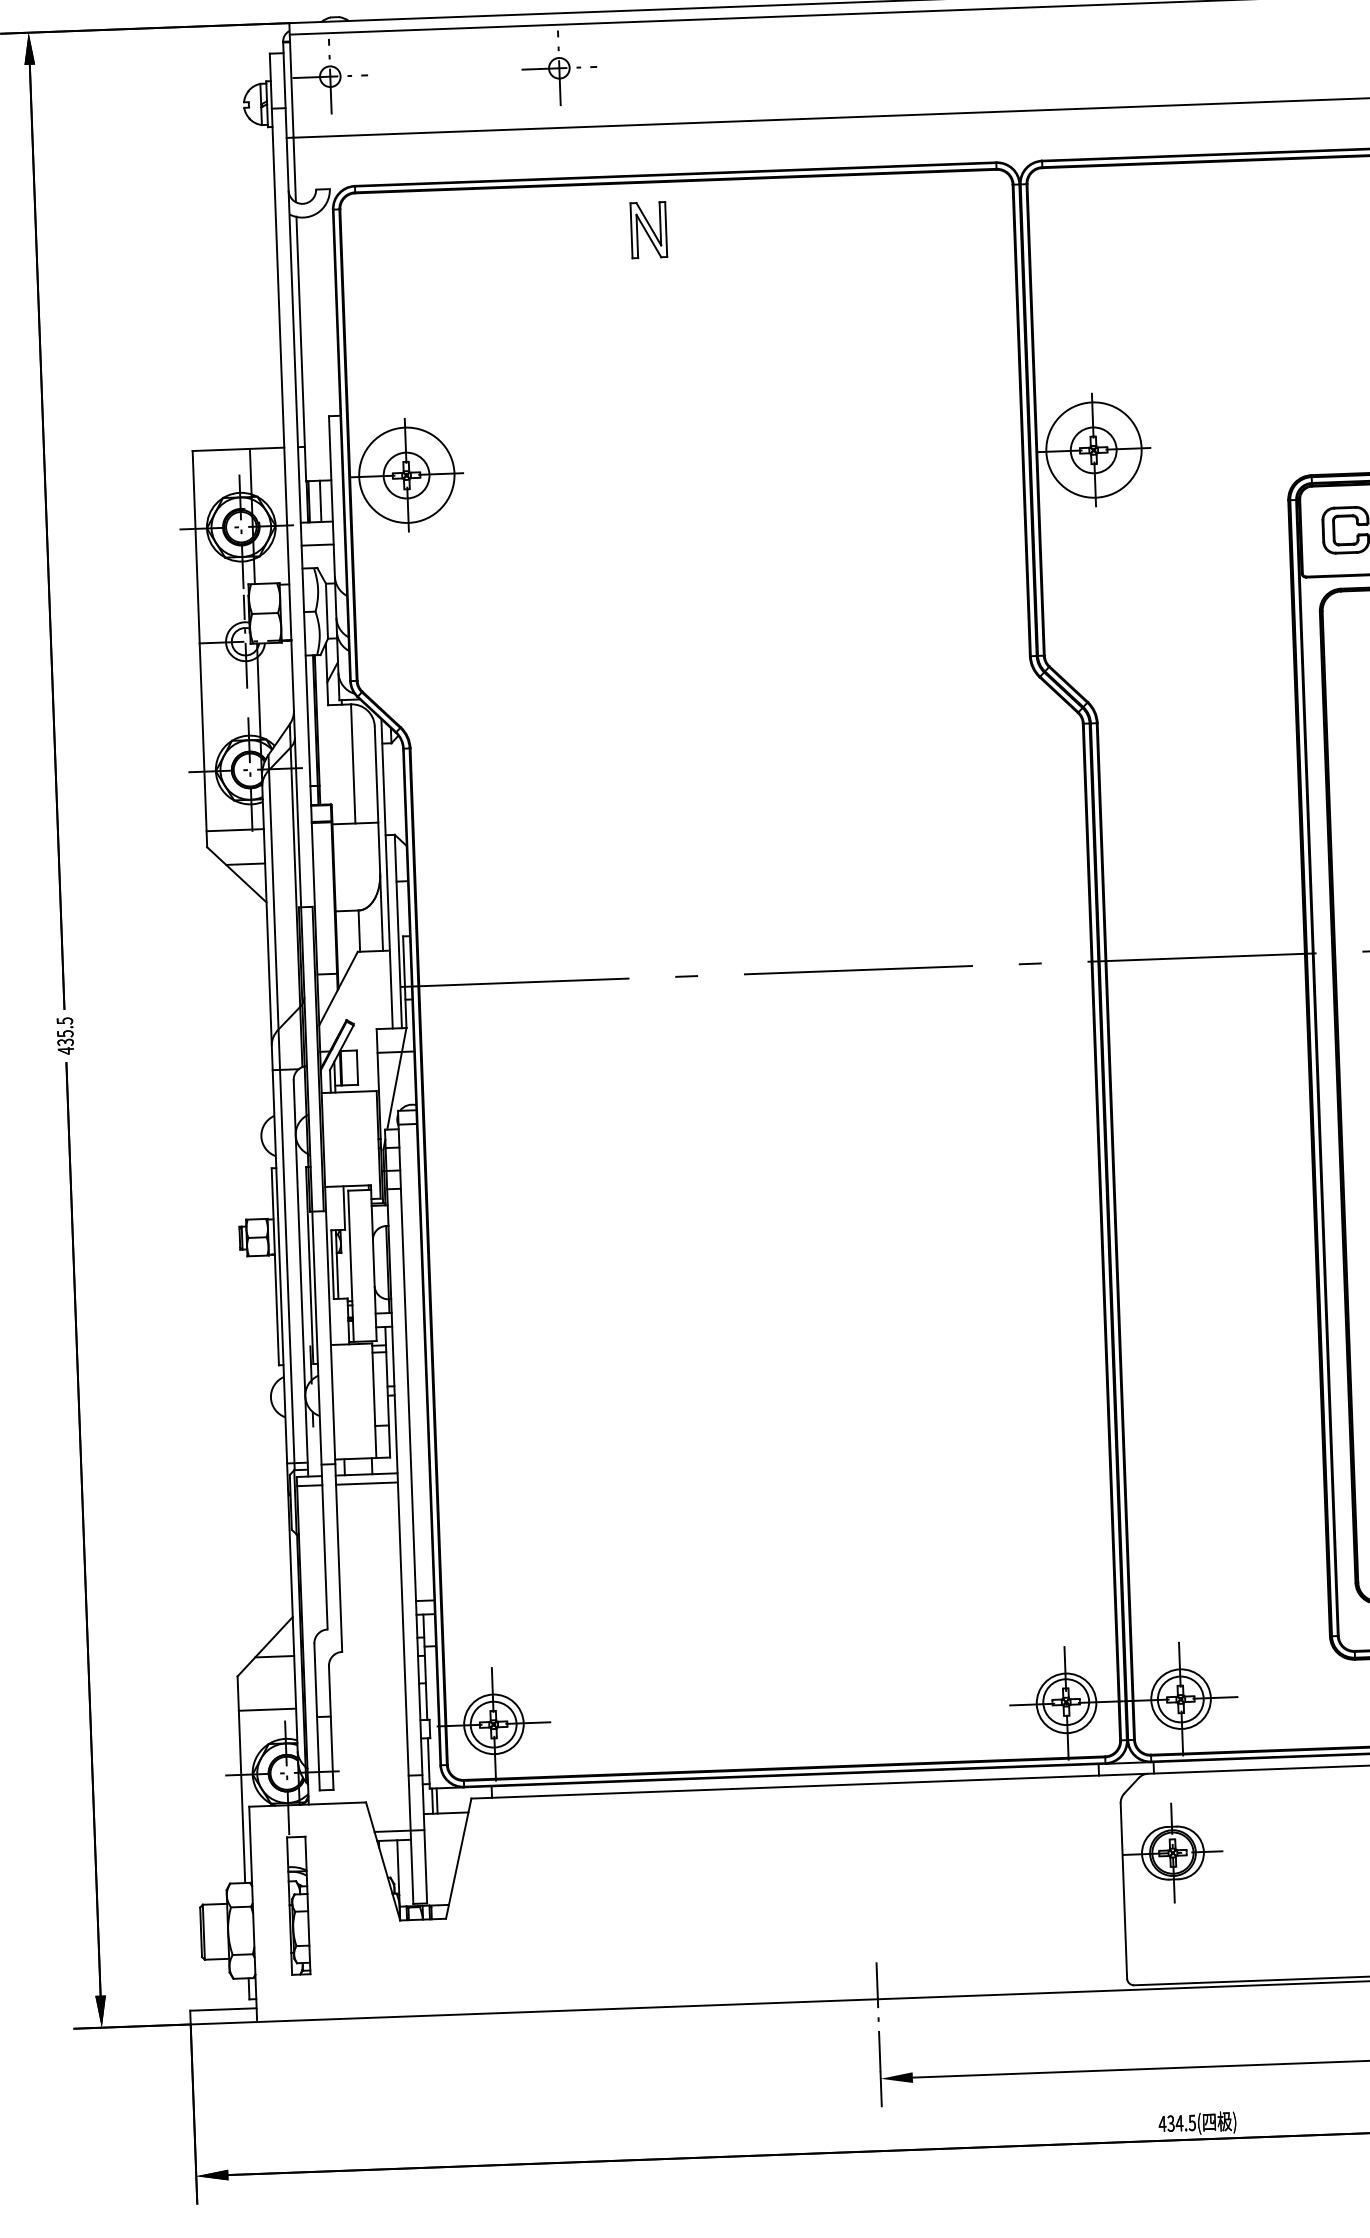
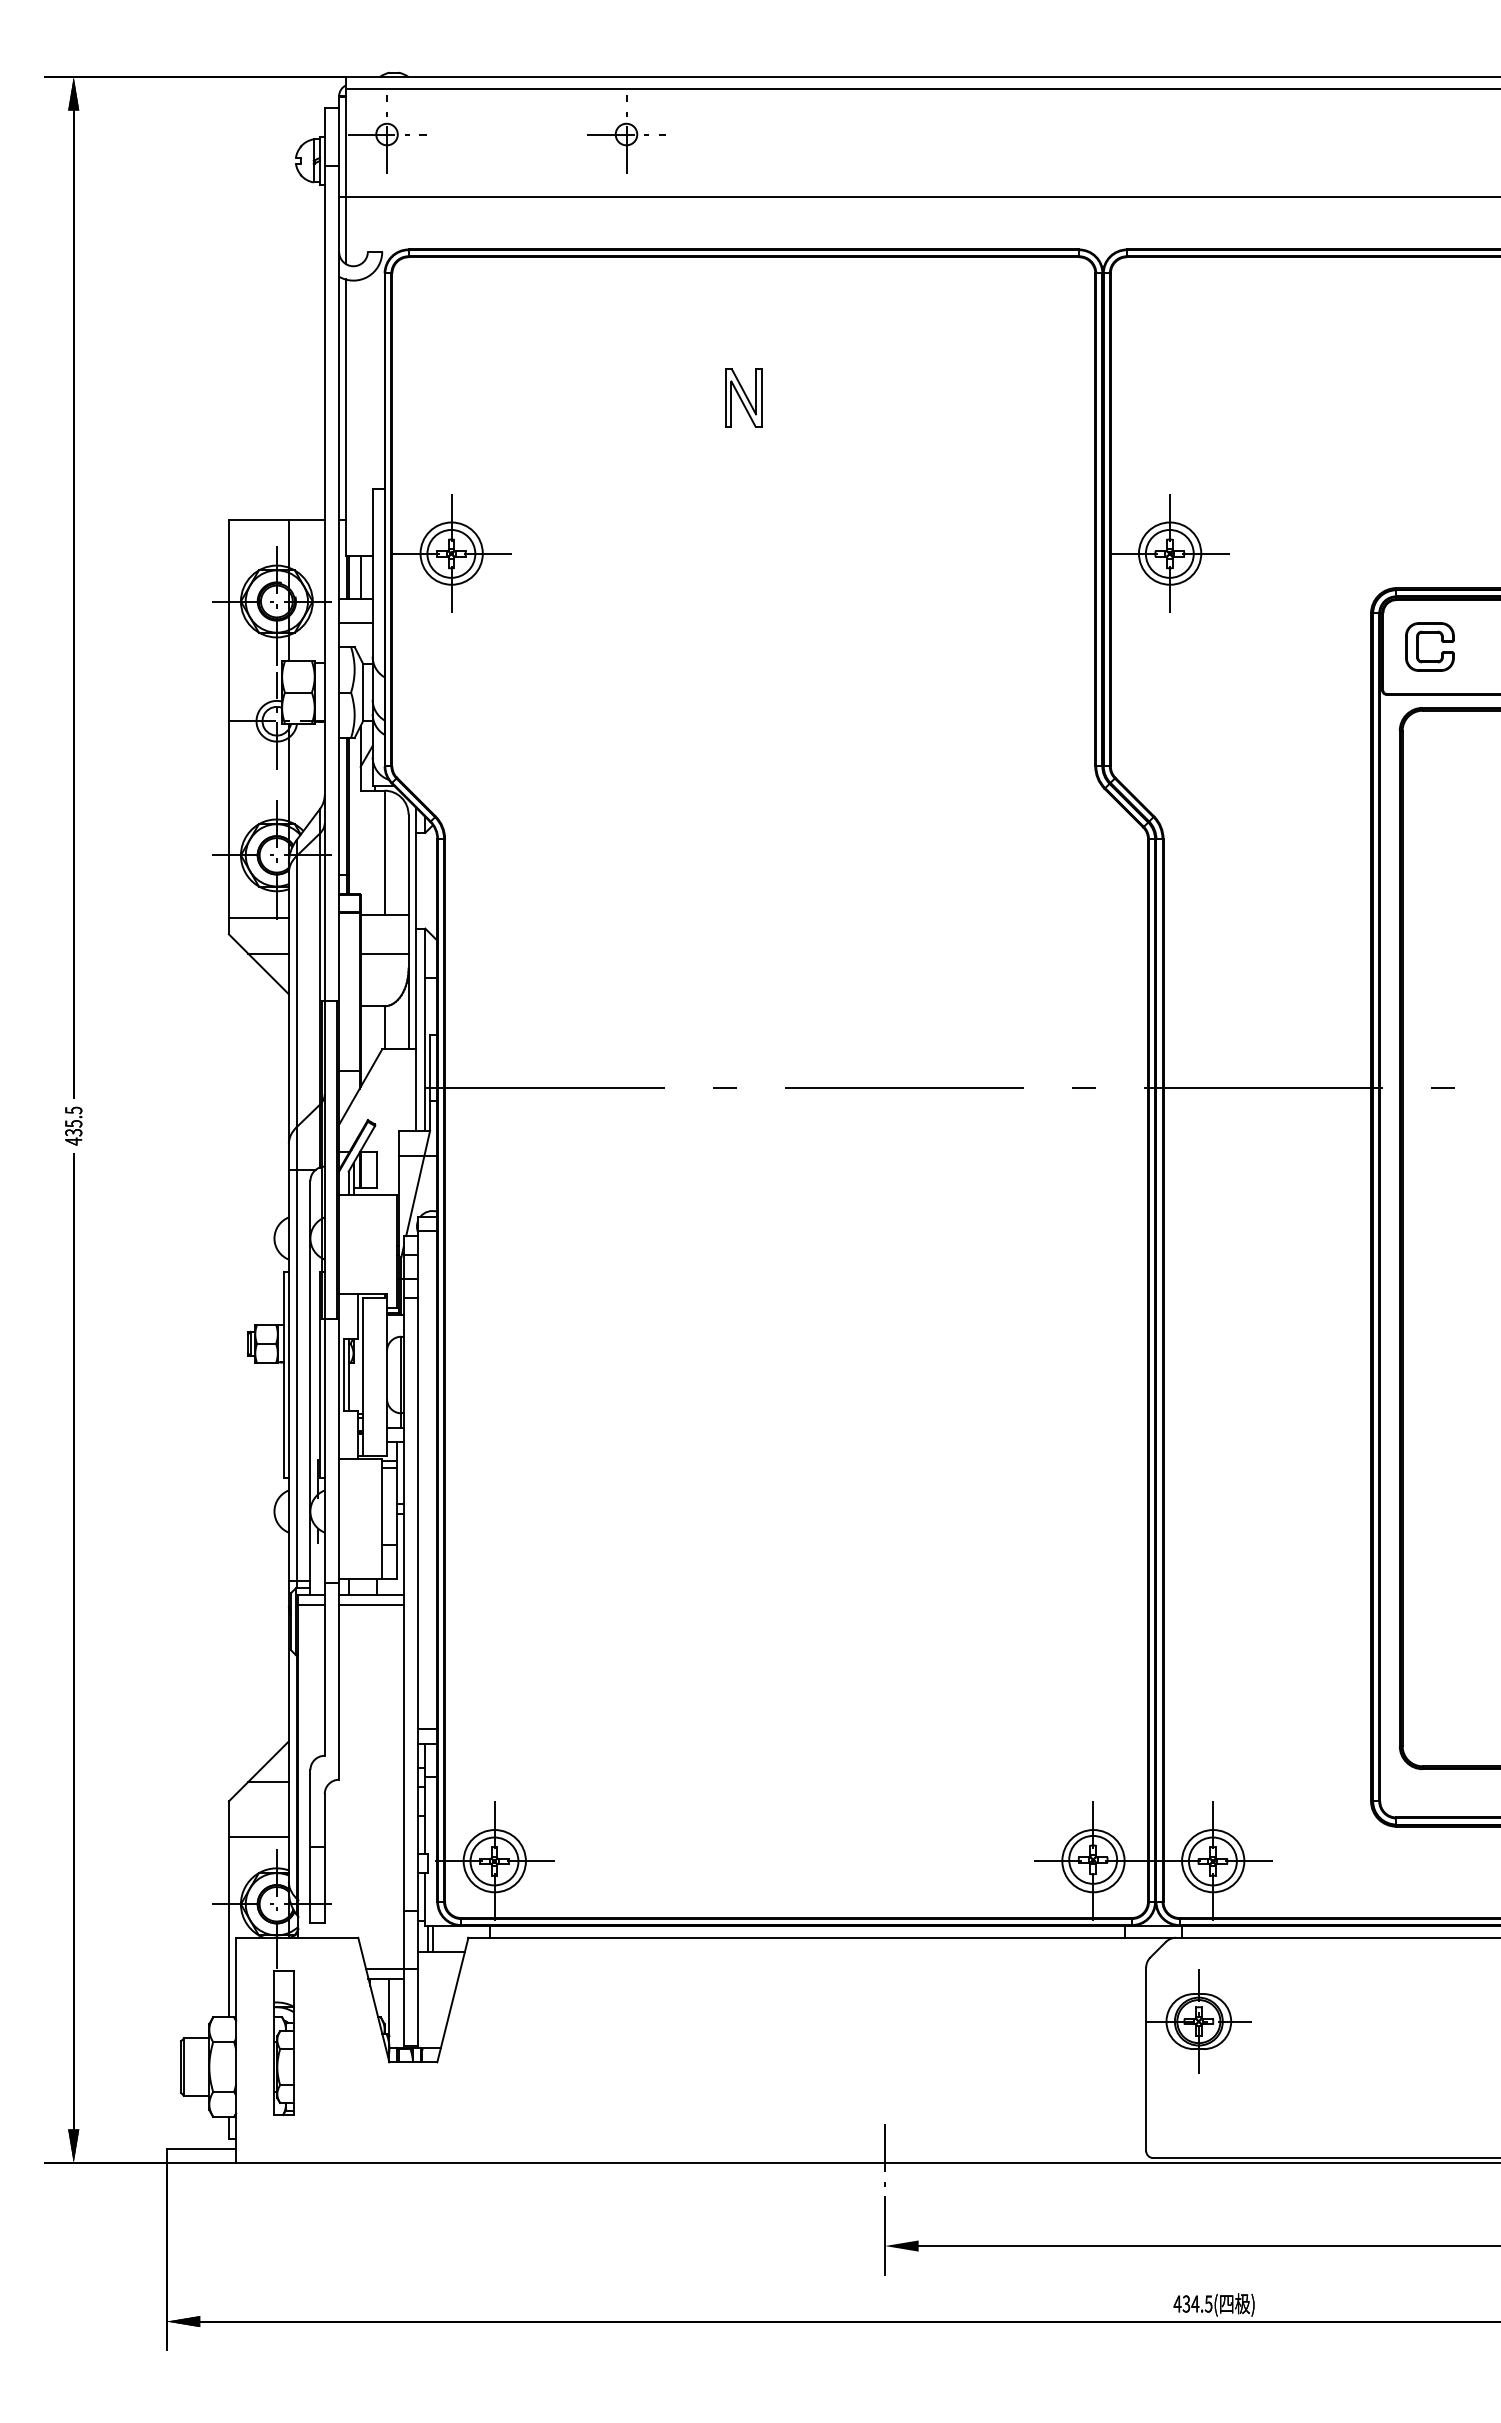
part: (648, 229) -> (743, 397), moved
circle: (1093, 449) -> (1169, 553), size x0.62
circle: (406, 475) -> (451, 553), size x0.62
line: (356, 860) -> (384, 953), added

